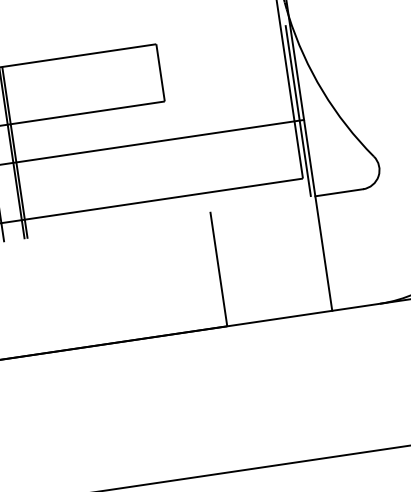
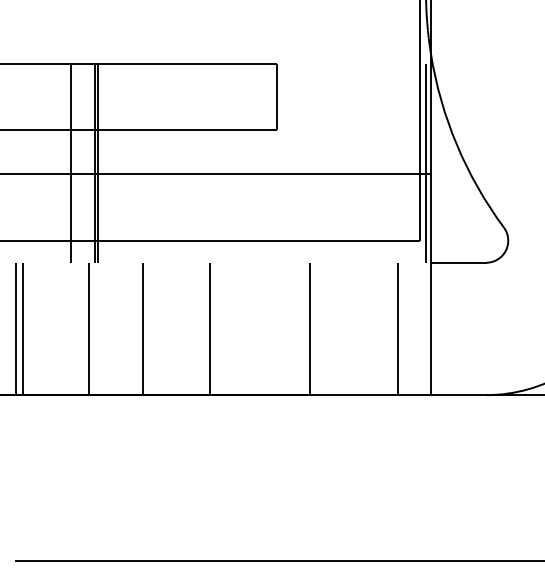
line: (294, 257) -> (397, 328), added
line: (132, 281) -> (210, 328), added
line: (74, 290) -> (142, 328), added
line: (28, 296) -> (89, 328), added

